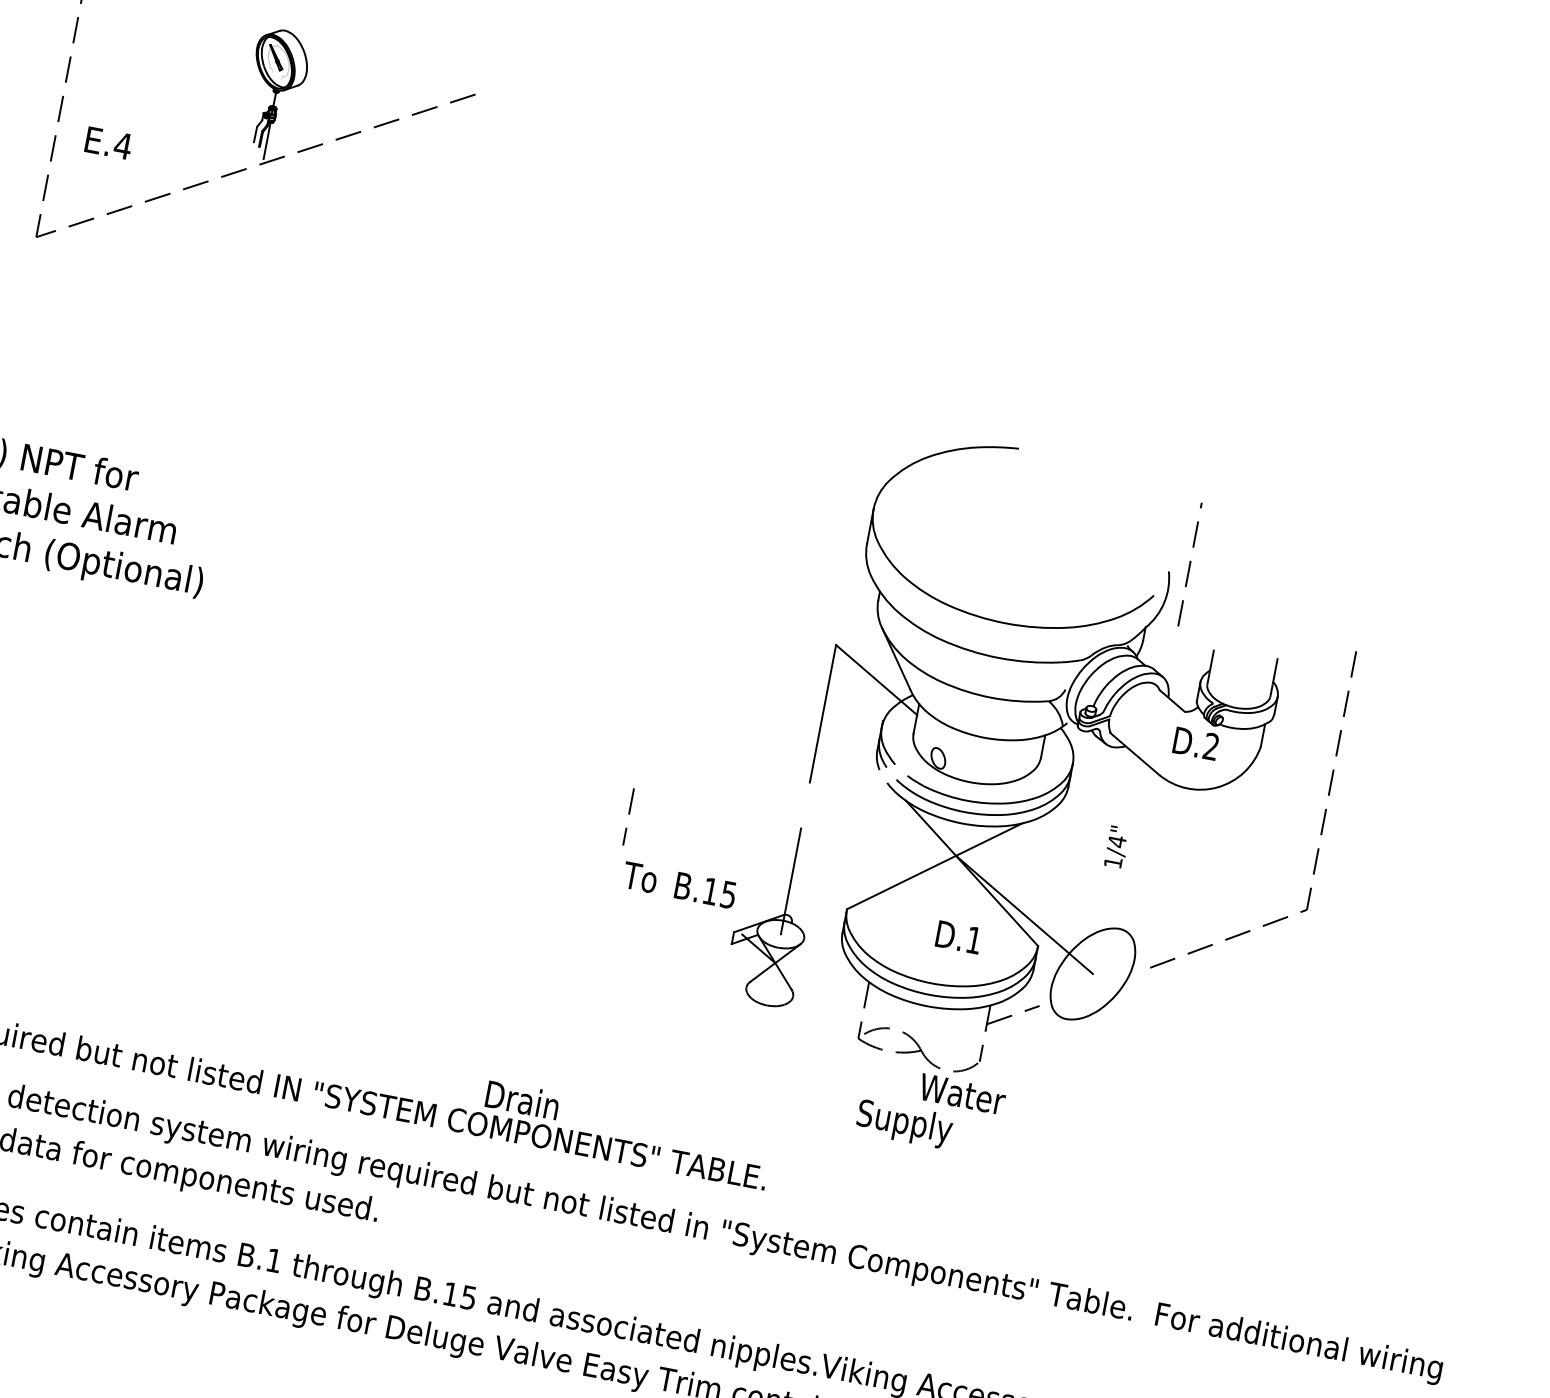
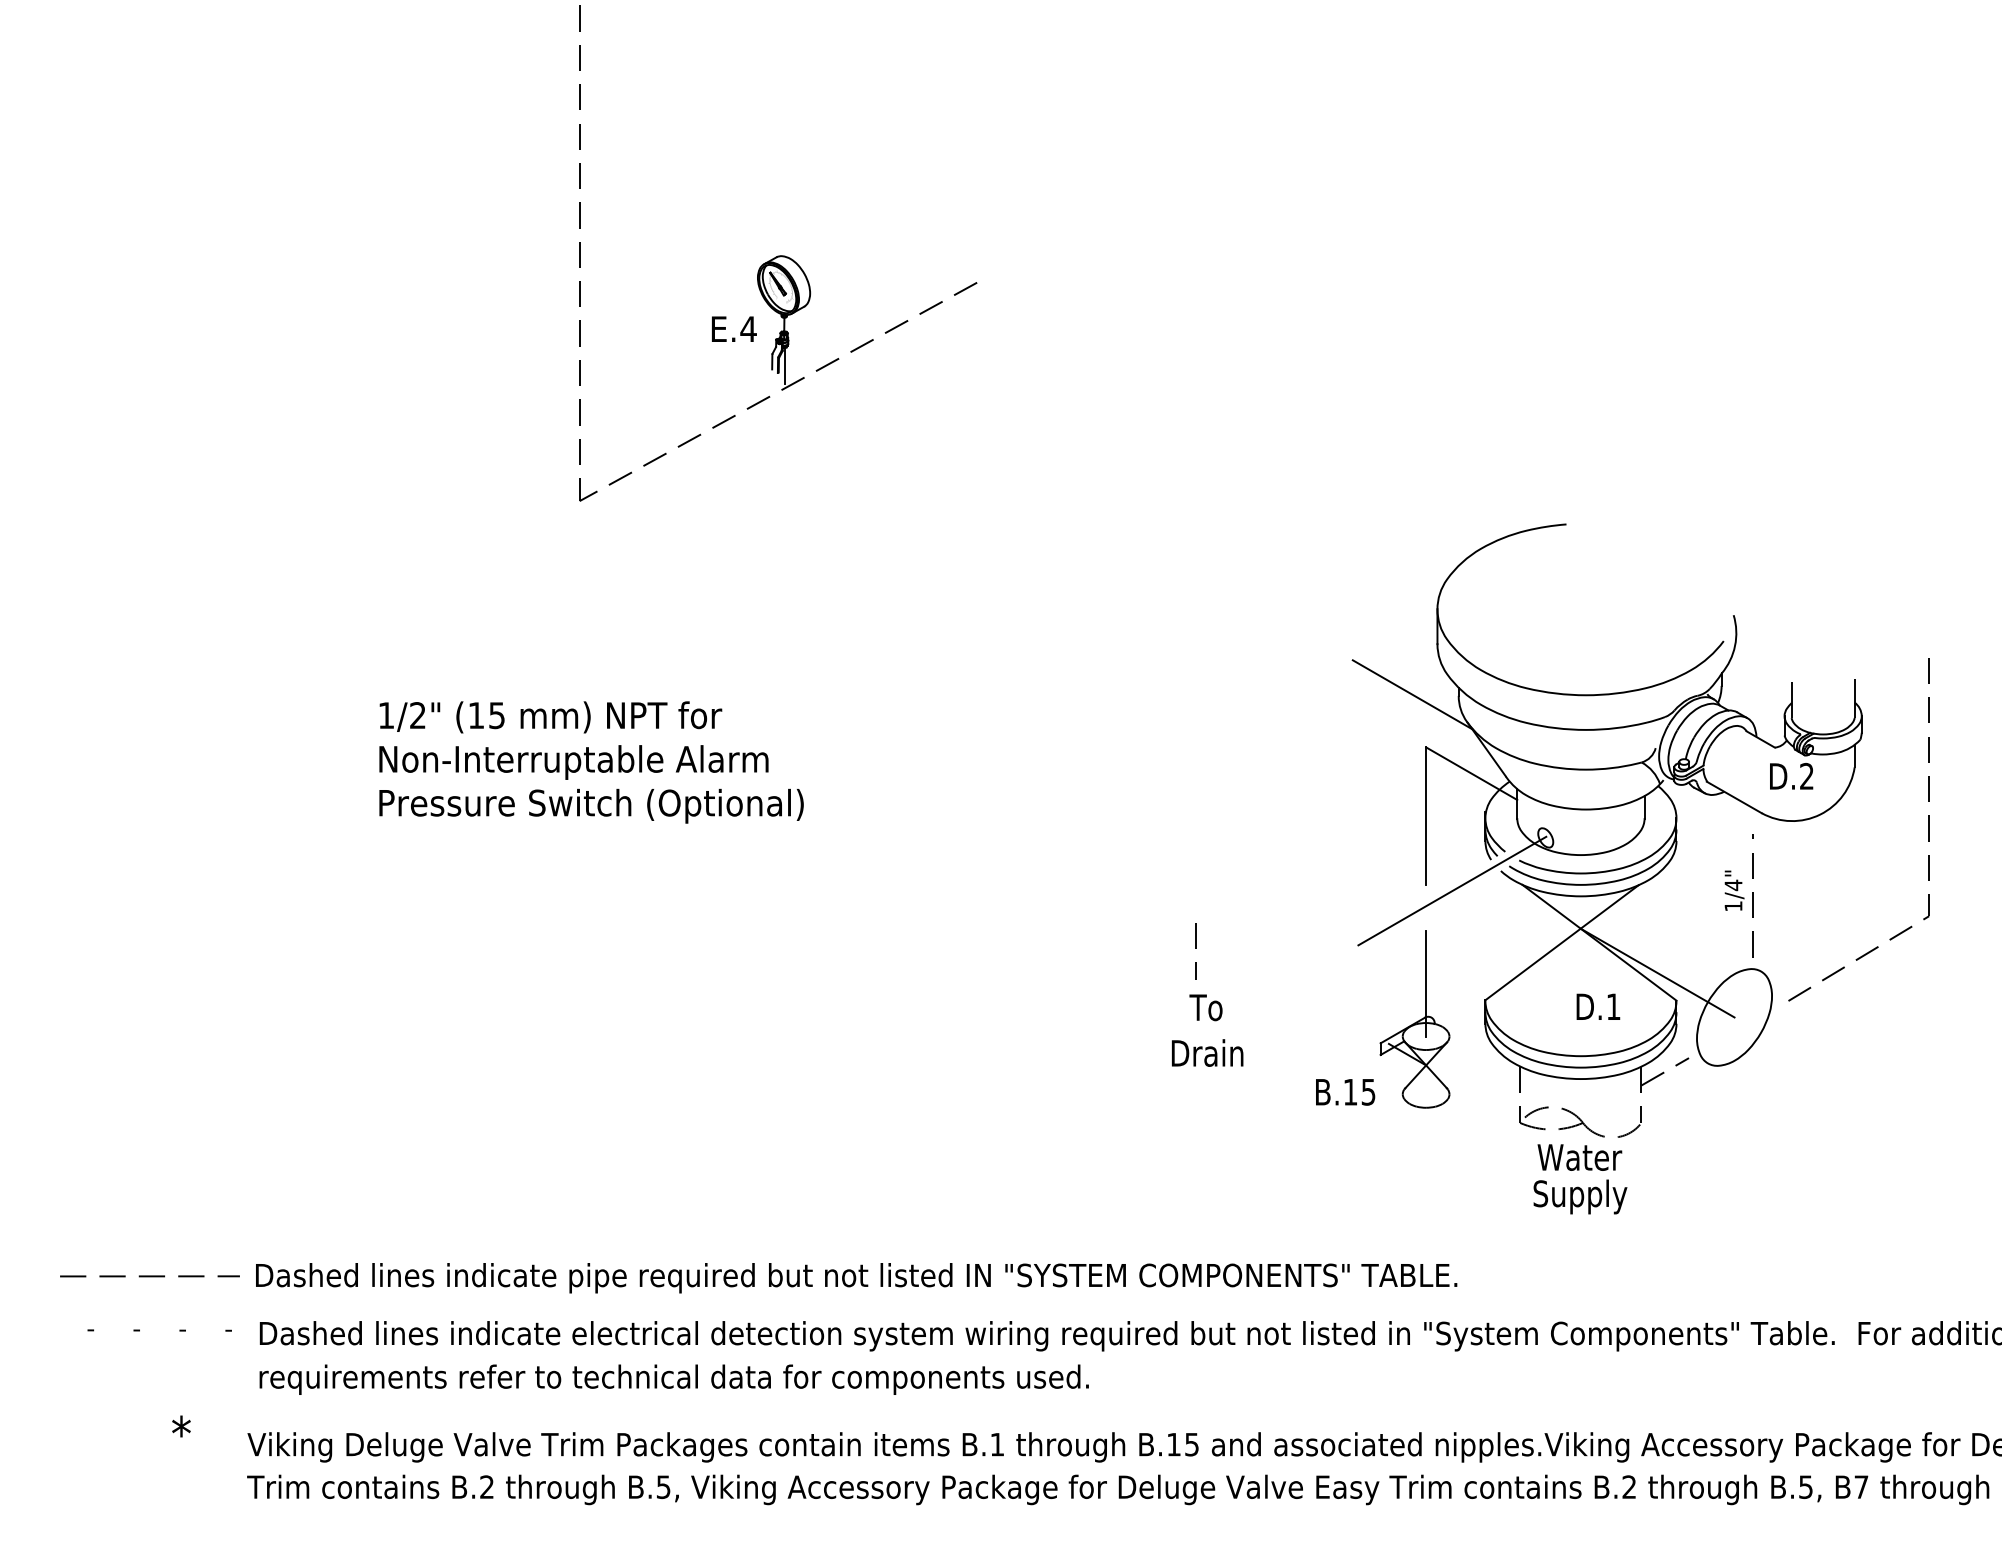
text: (109, 142) -> (734, 328), moved
line: (1189, 564) -> (1752, 895), moved
line: (832, 589) -> (1412, 694), added
line: (835, 793) -> (1452, 890), added
line: (628, 814) -> (1195, 948), moved
text: (639, 877) -> (1205, 1007), moved
text: (705, 890) -> (1345, 1092), moved
text: (962, 1094) -> (1579, 1157), moved
text: (522, 1099) -> (1207, 1052), moved

